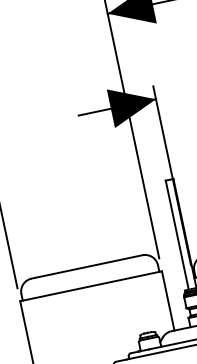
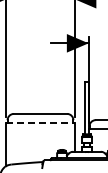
line: (93, 286) -> (41, 123), solid -> dashed

